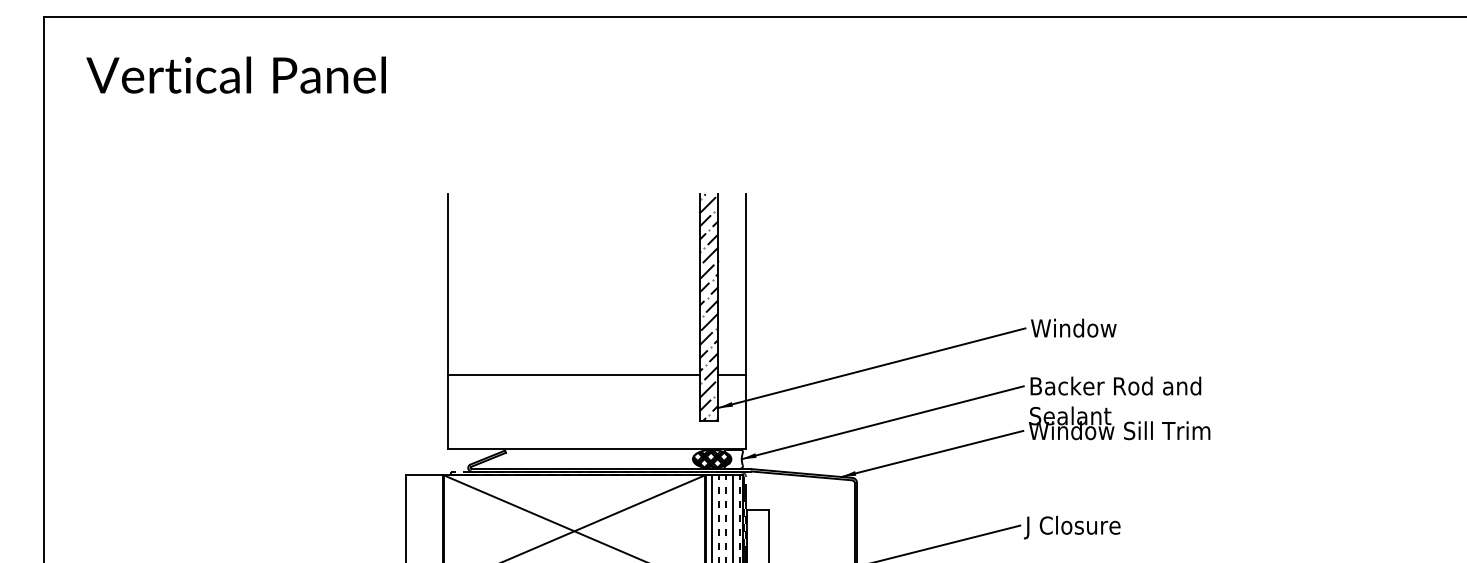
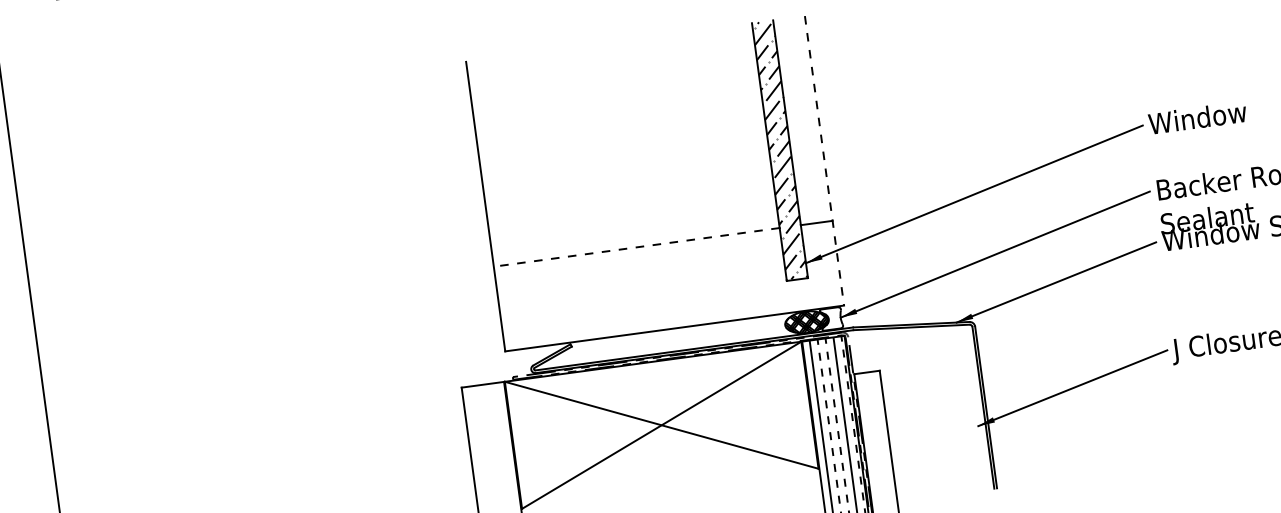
line: (746, 322) -> (825, 161), solid -> dashed
line: (573, 374) -> (636, 247), solid -> dashed

